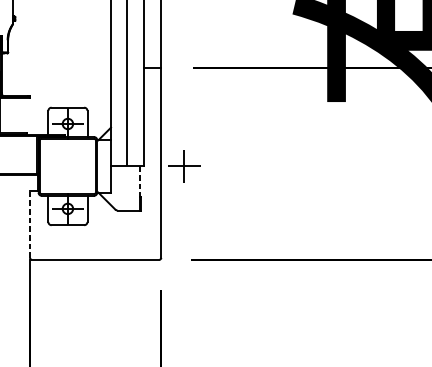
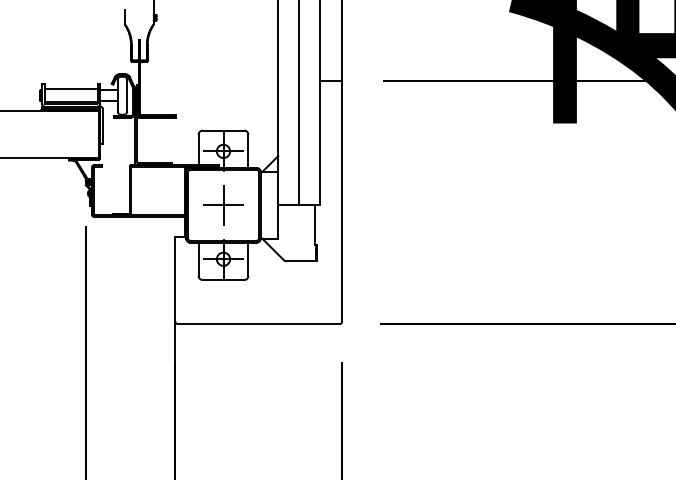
part: (184, 166) -> (223, 205), moved
line: (140, 182) -> (315, 225), dashed -> solid
line: (30, 224) -> (175, 278), dashed -> solid

